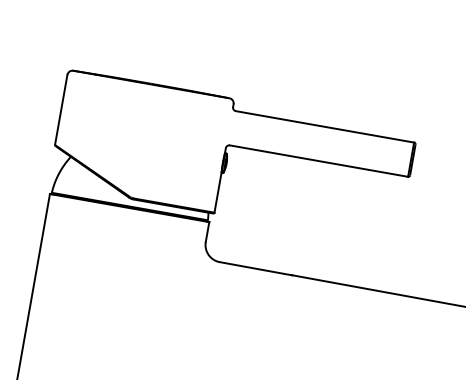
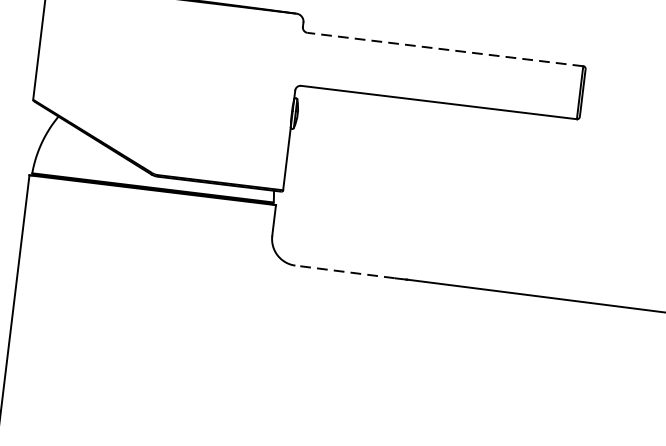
line: (324, 126) -> (444, 49), solid -> dashed
line: (251, 267) -> (344, 271), solid -> dashed

